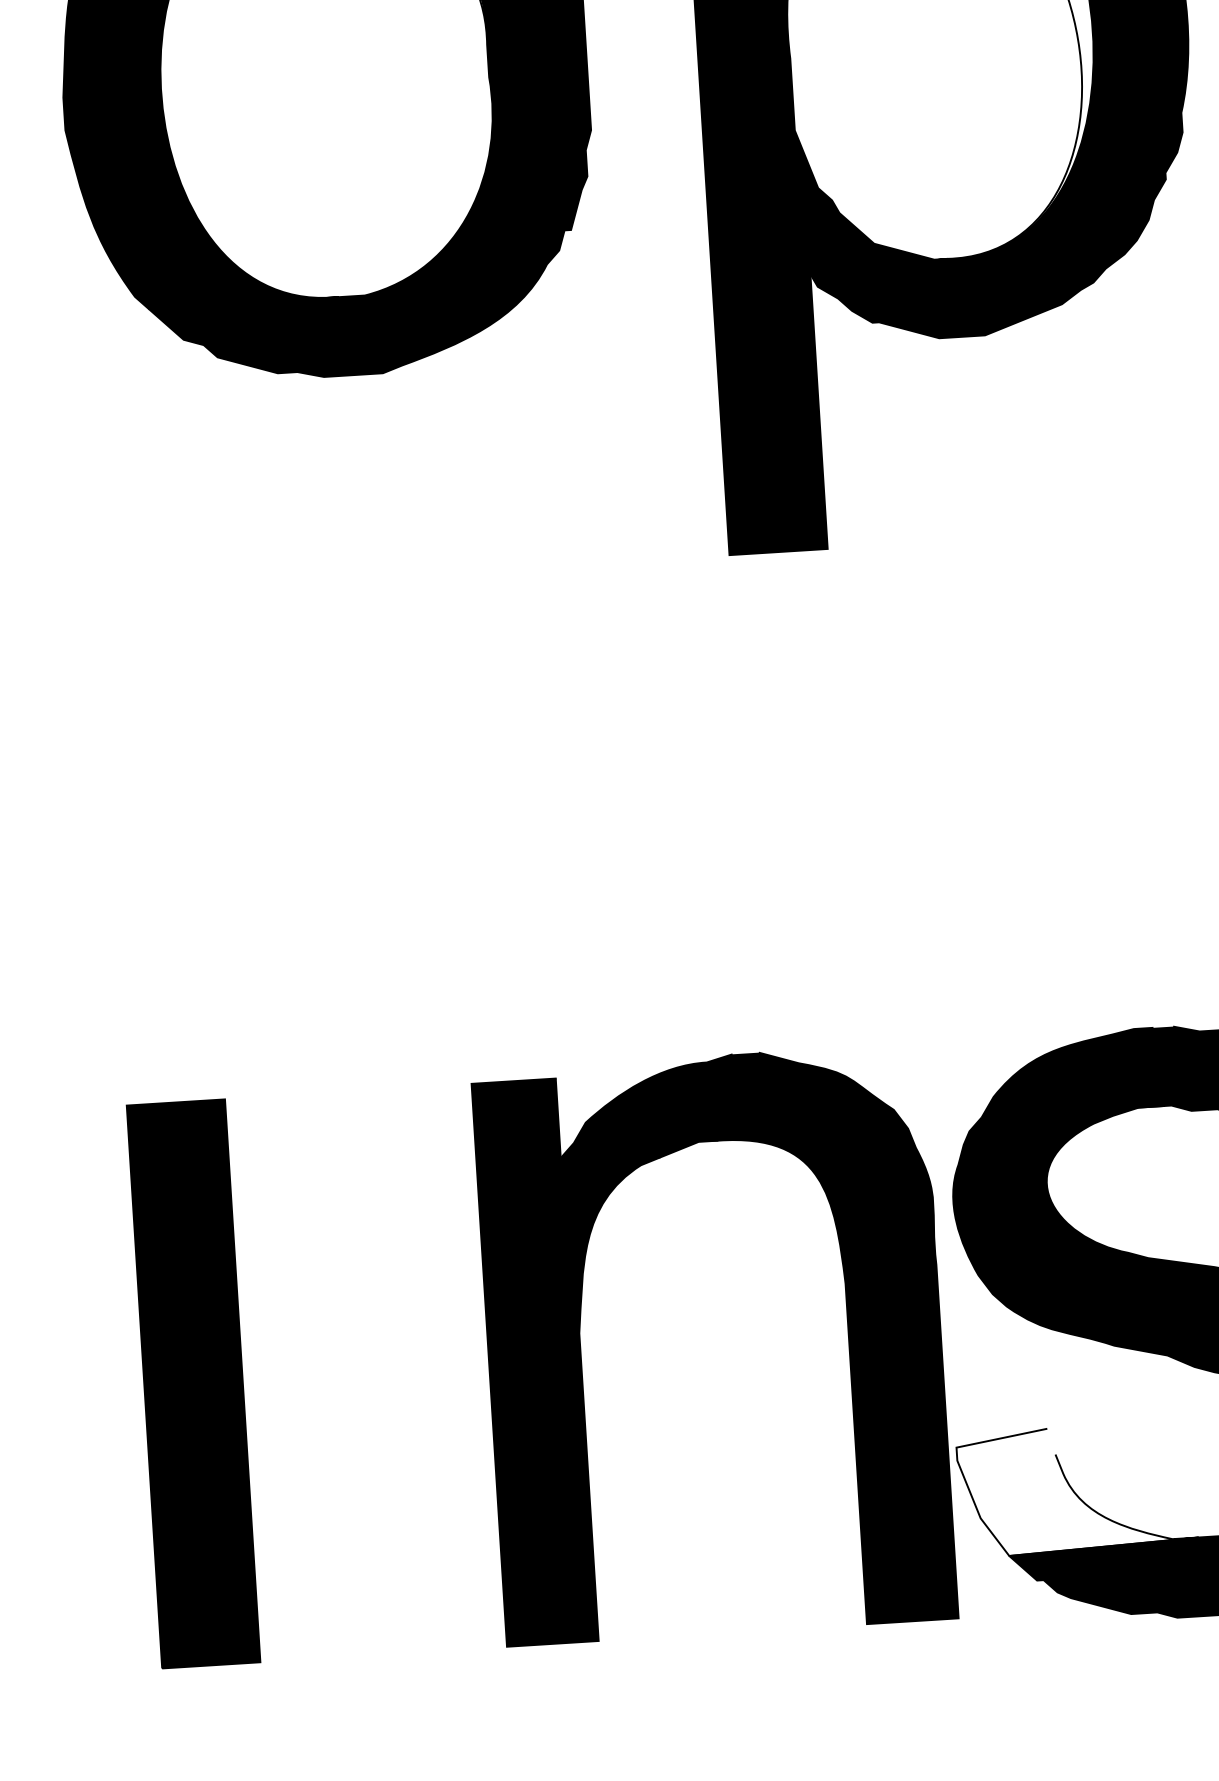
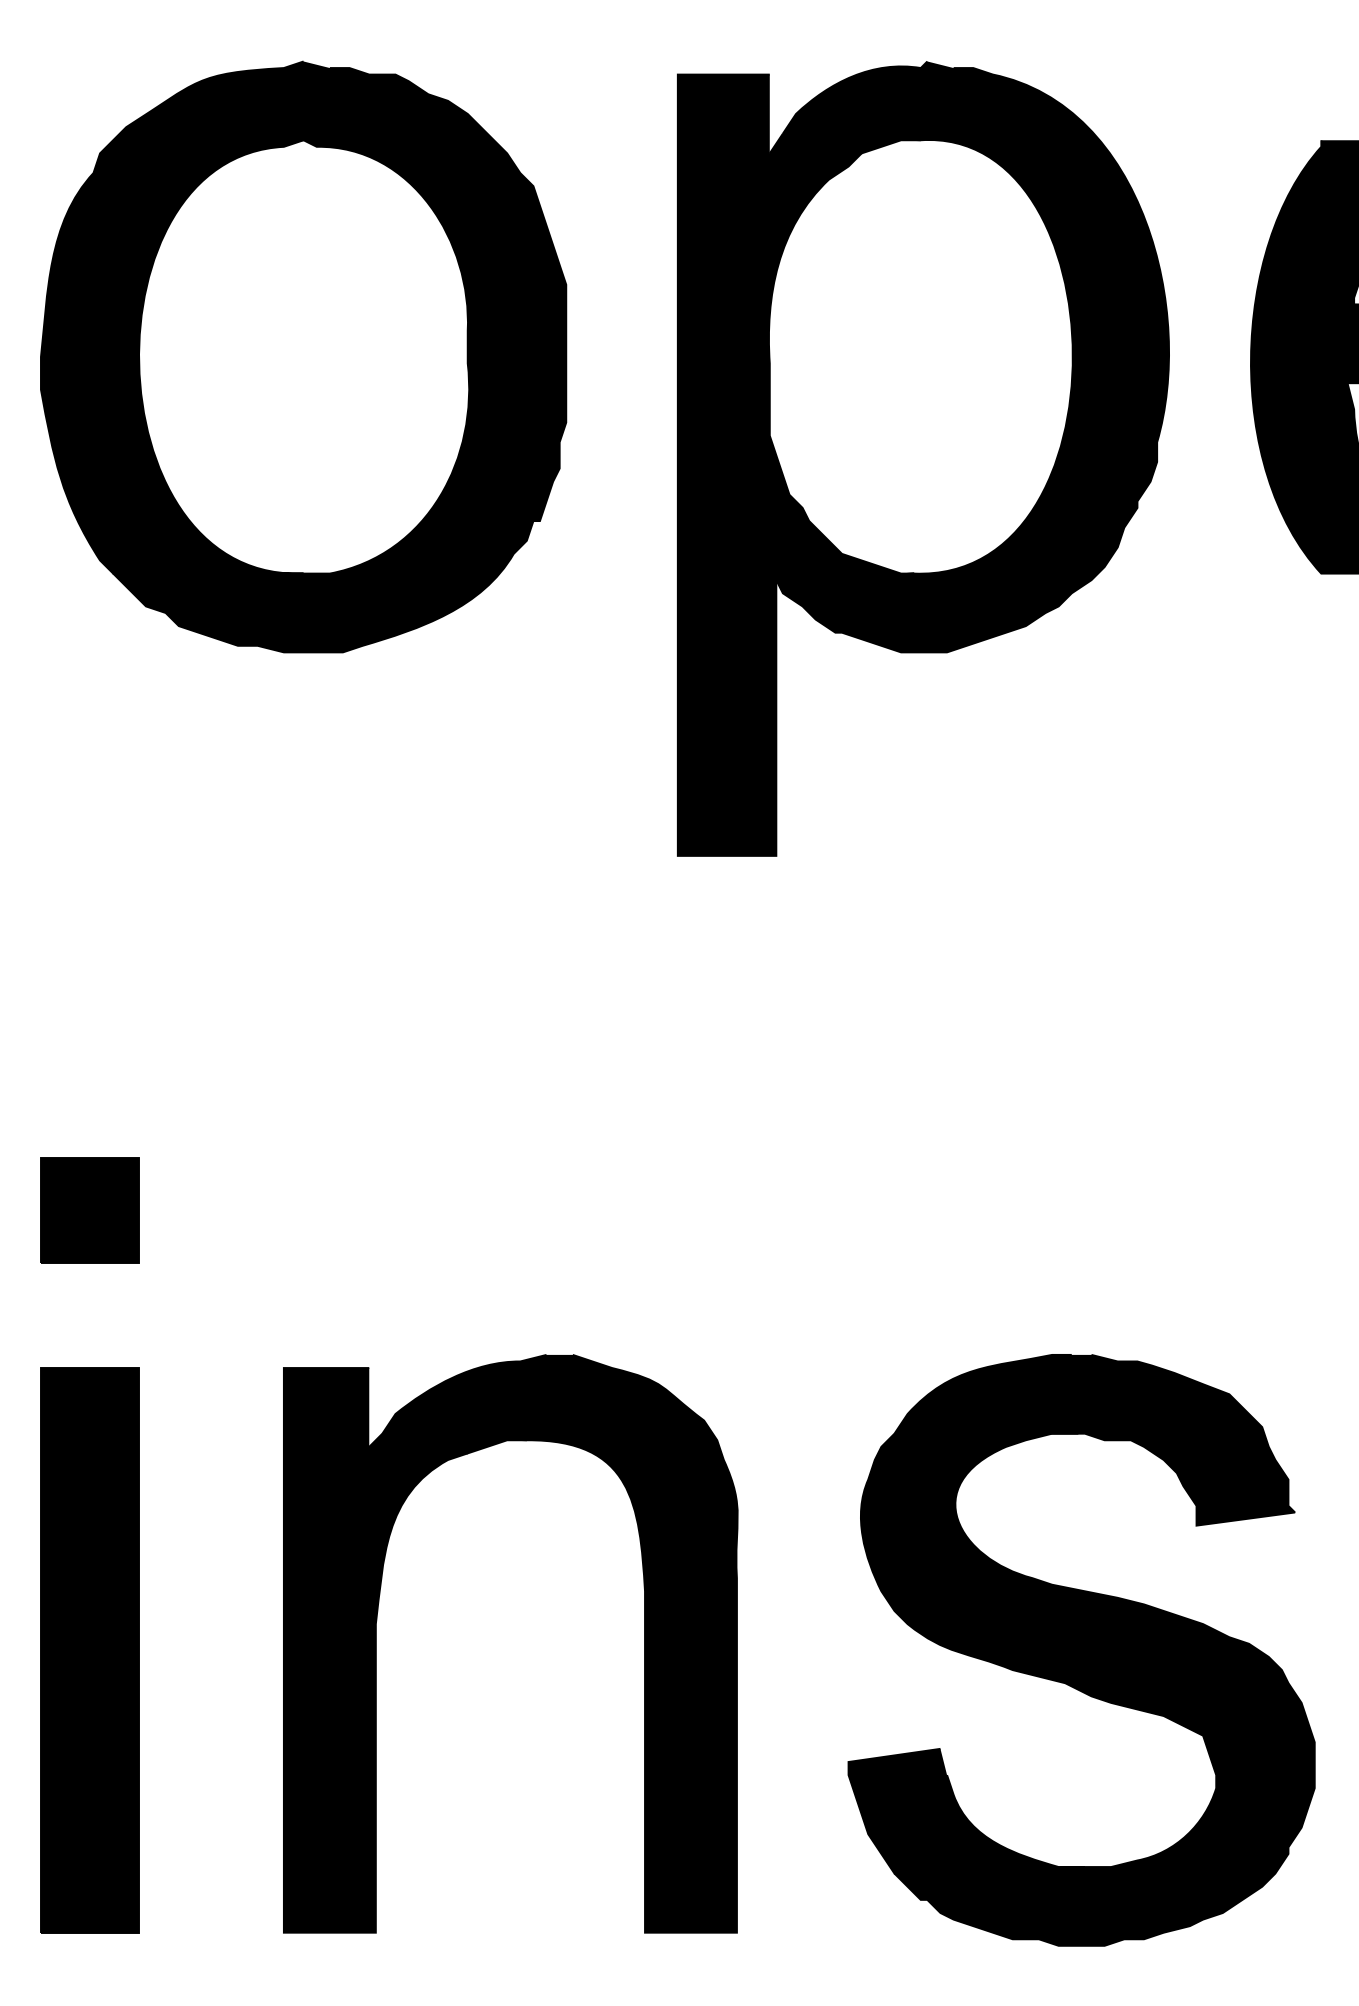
part: (165, 945) -> (89, 1210), added
part: (581, 1352) -> (376, 1643), moved
fill: (1077, 1488) -> (966, 1810), added

